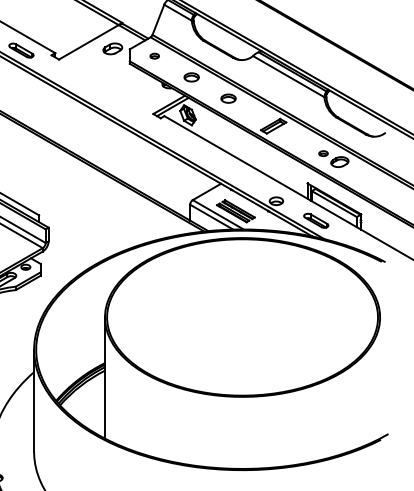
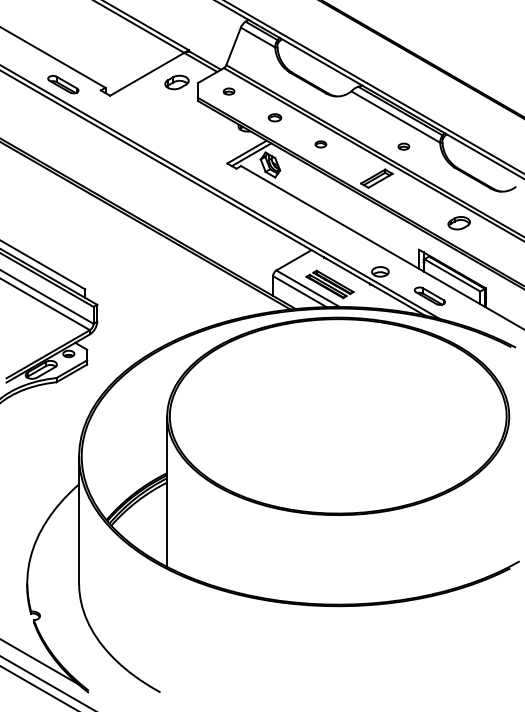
part: (191, 77) -> (274, 117), size x0.7
part: (228, 98) -> (320, 144), size x0.6
part: (323, 153) -> (403, 146), moved

